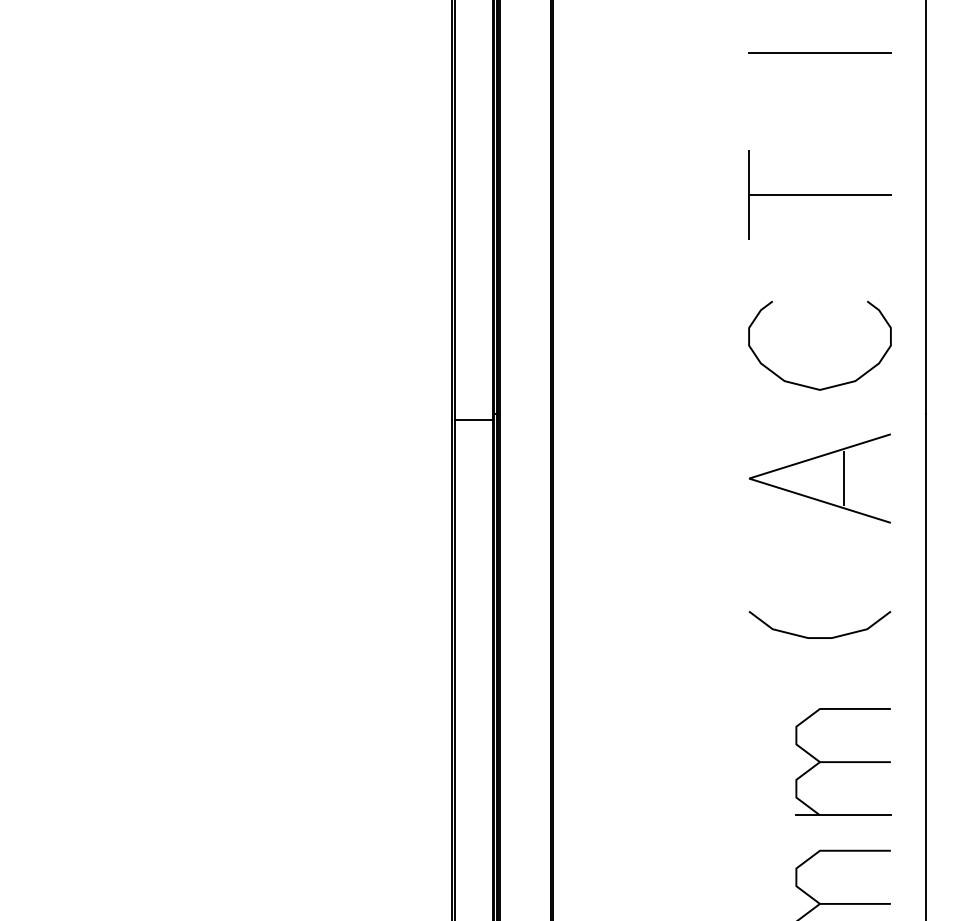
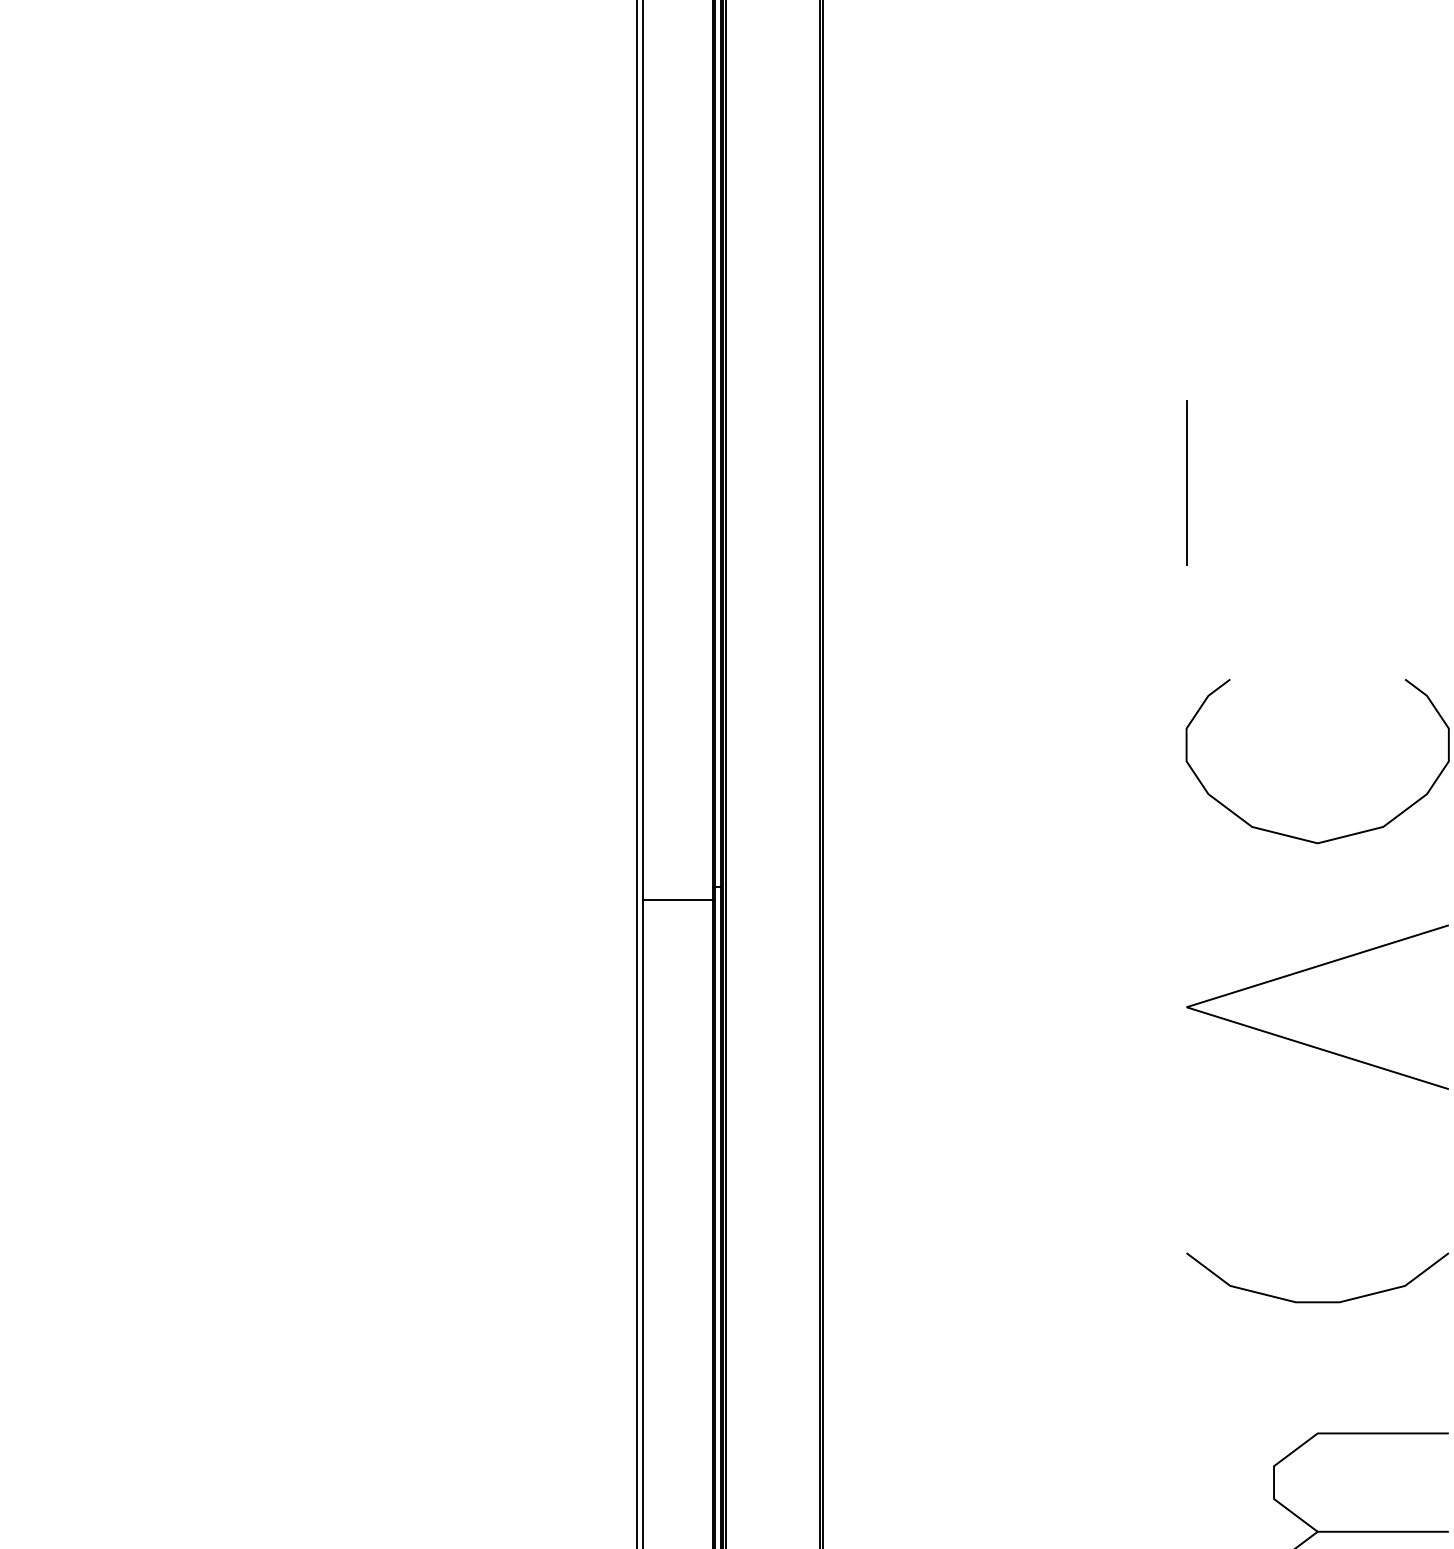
line: (819, 53) -> (1316, 220), removed
line: (819, 195) -> (1316, 483), removed
line: (843, 478) -> (1361, 1007), removed

